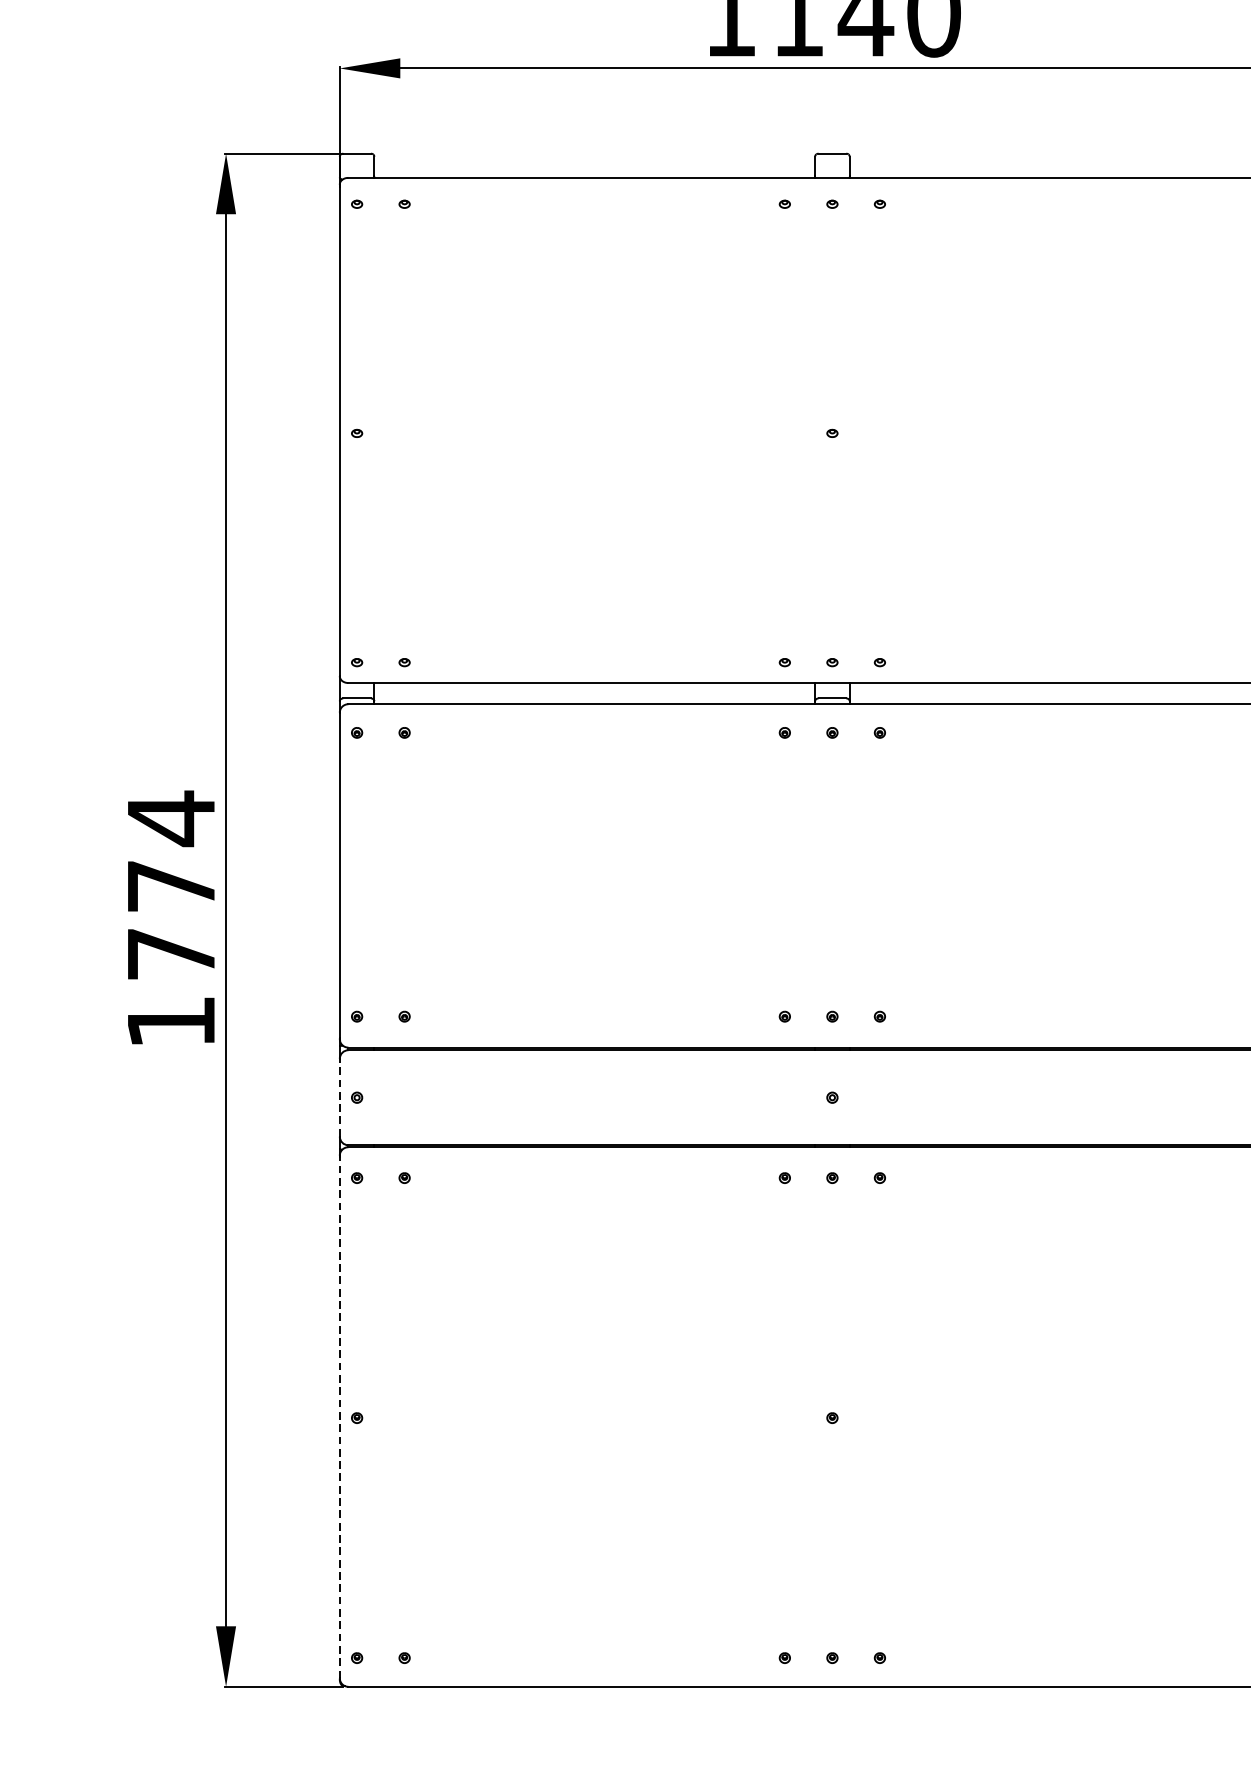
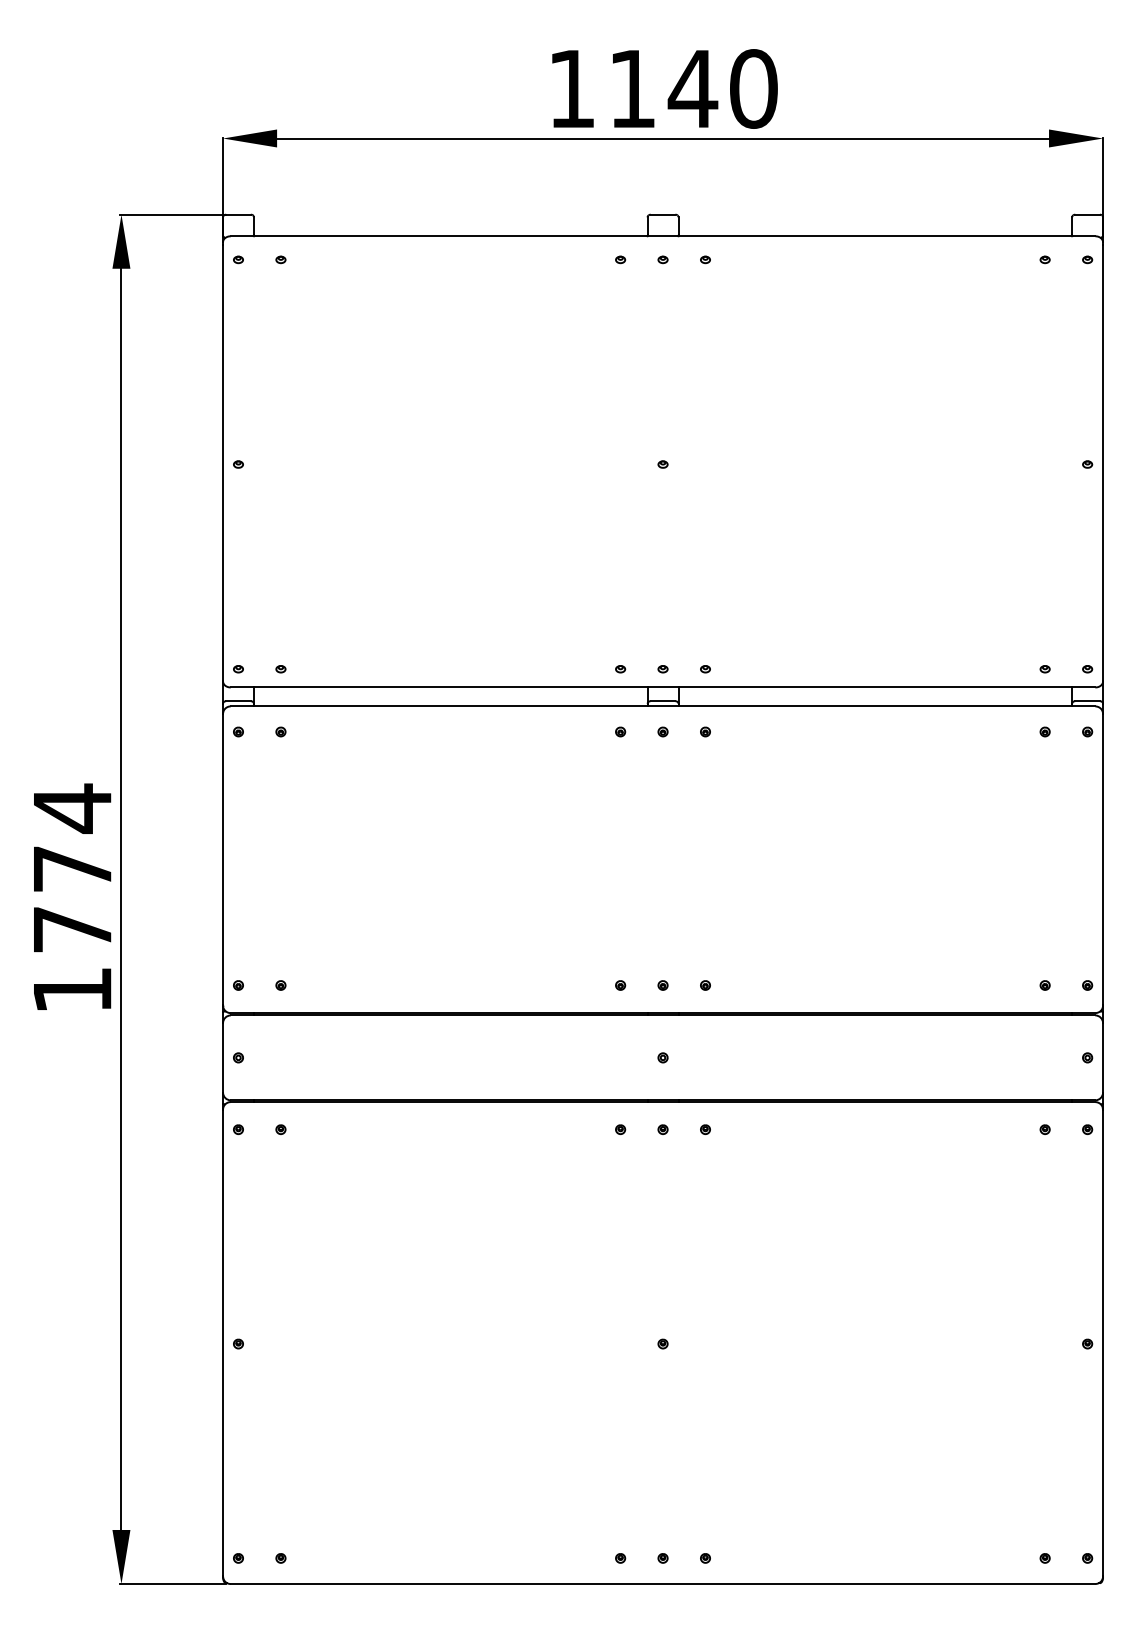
line: (340, 1097) -> (223, 1057), dashed -> solid
line: (340, 1416) -> (223, 1342), dashed -> solid

